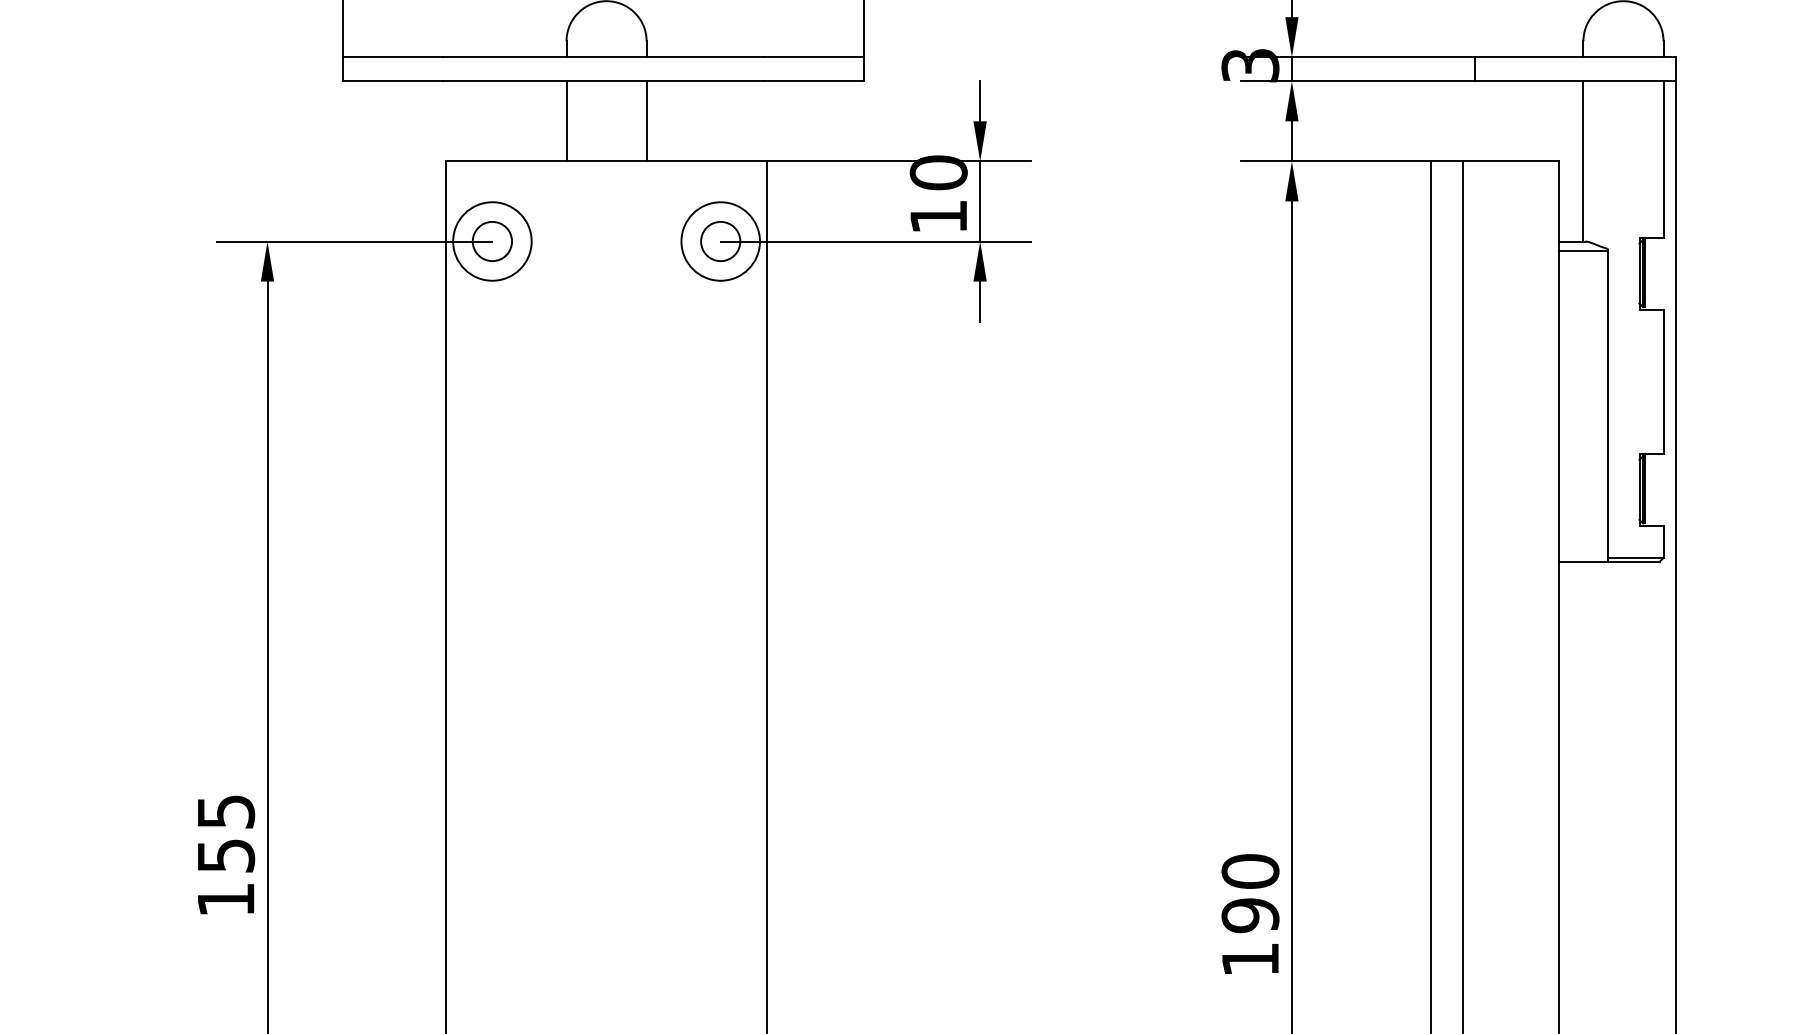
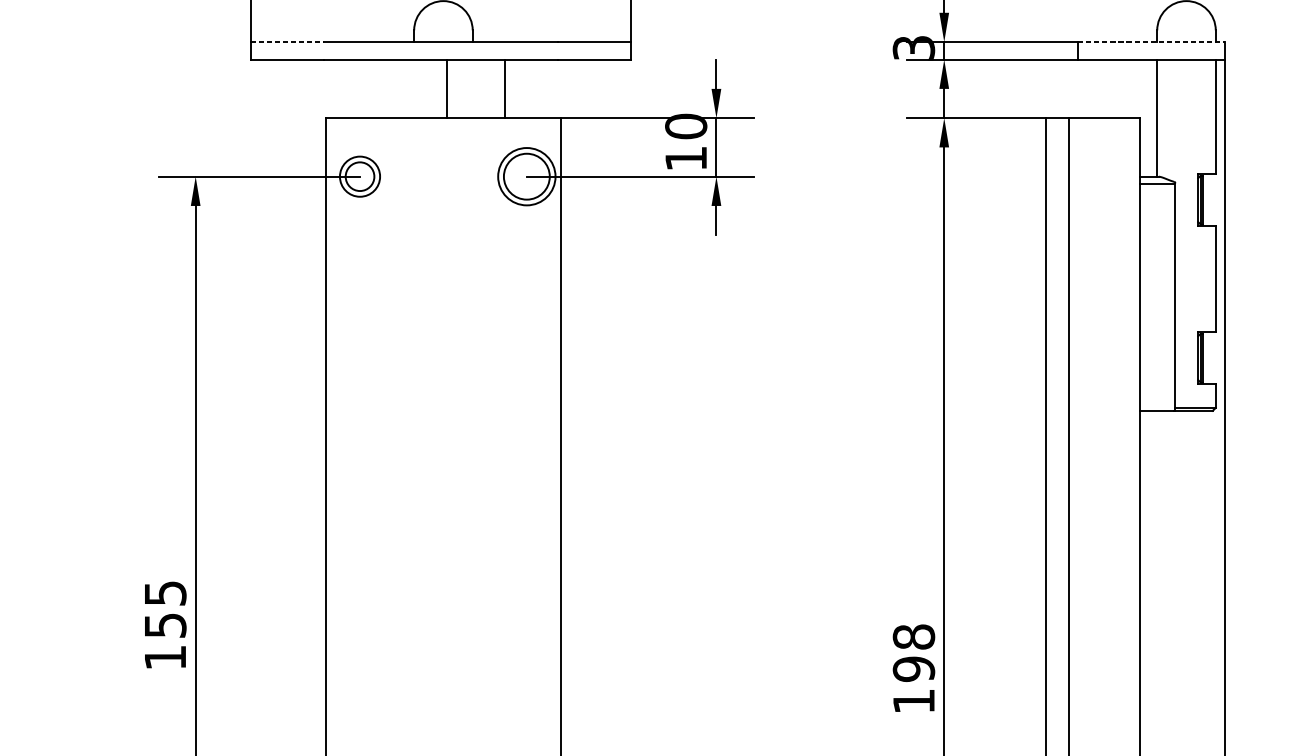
line: (393, 57) -> (287, 42), solid -> dashed
line: (1575, 57) -> (1151, 42), solid -> dashed
line: (566, 121) -> (447, 89), moved
line: (646, 121) -> (504, 89), moved
circle: (492, 241) -> (360, 176), size x0.7
circle: (720, 241) -> (526, 176), size x1.6
text: (1250, 871) -> (913, 637), 190 -> 198

